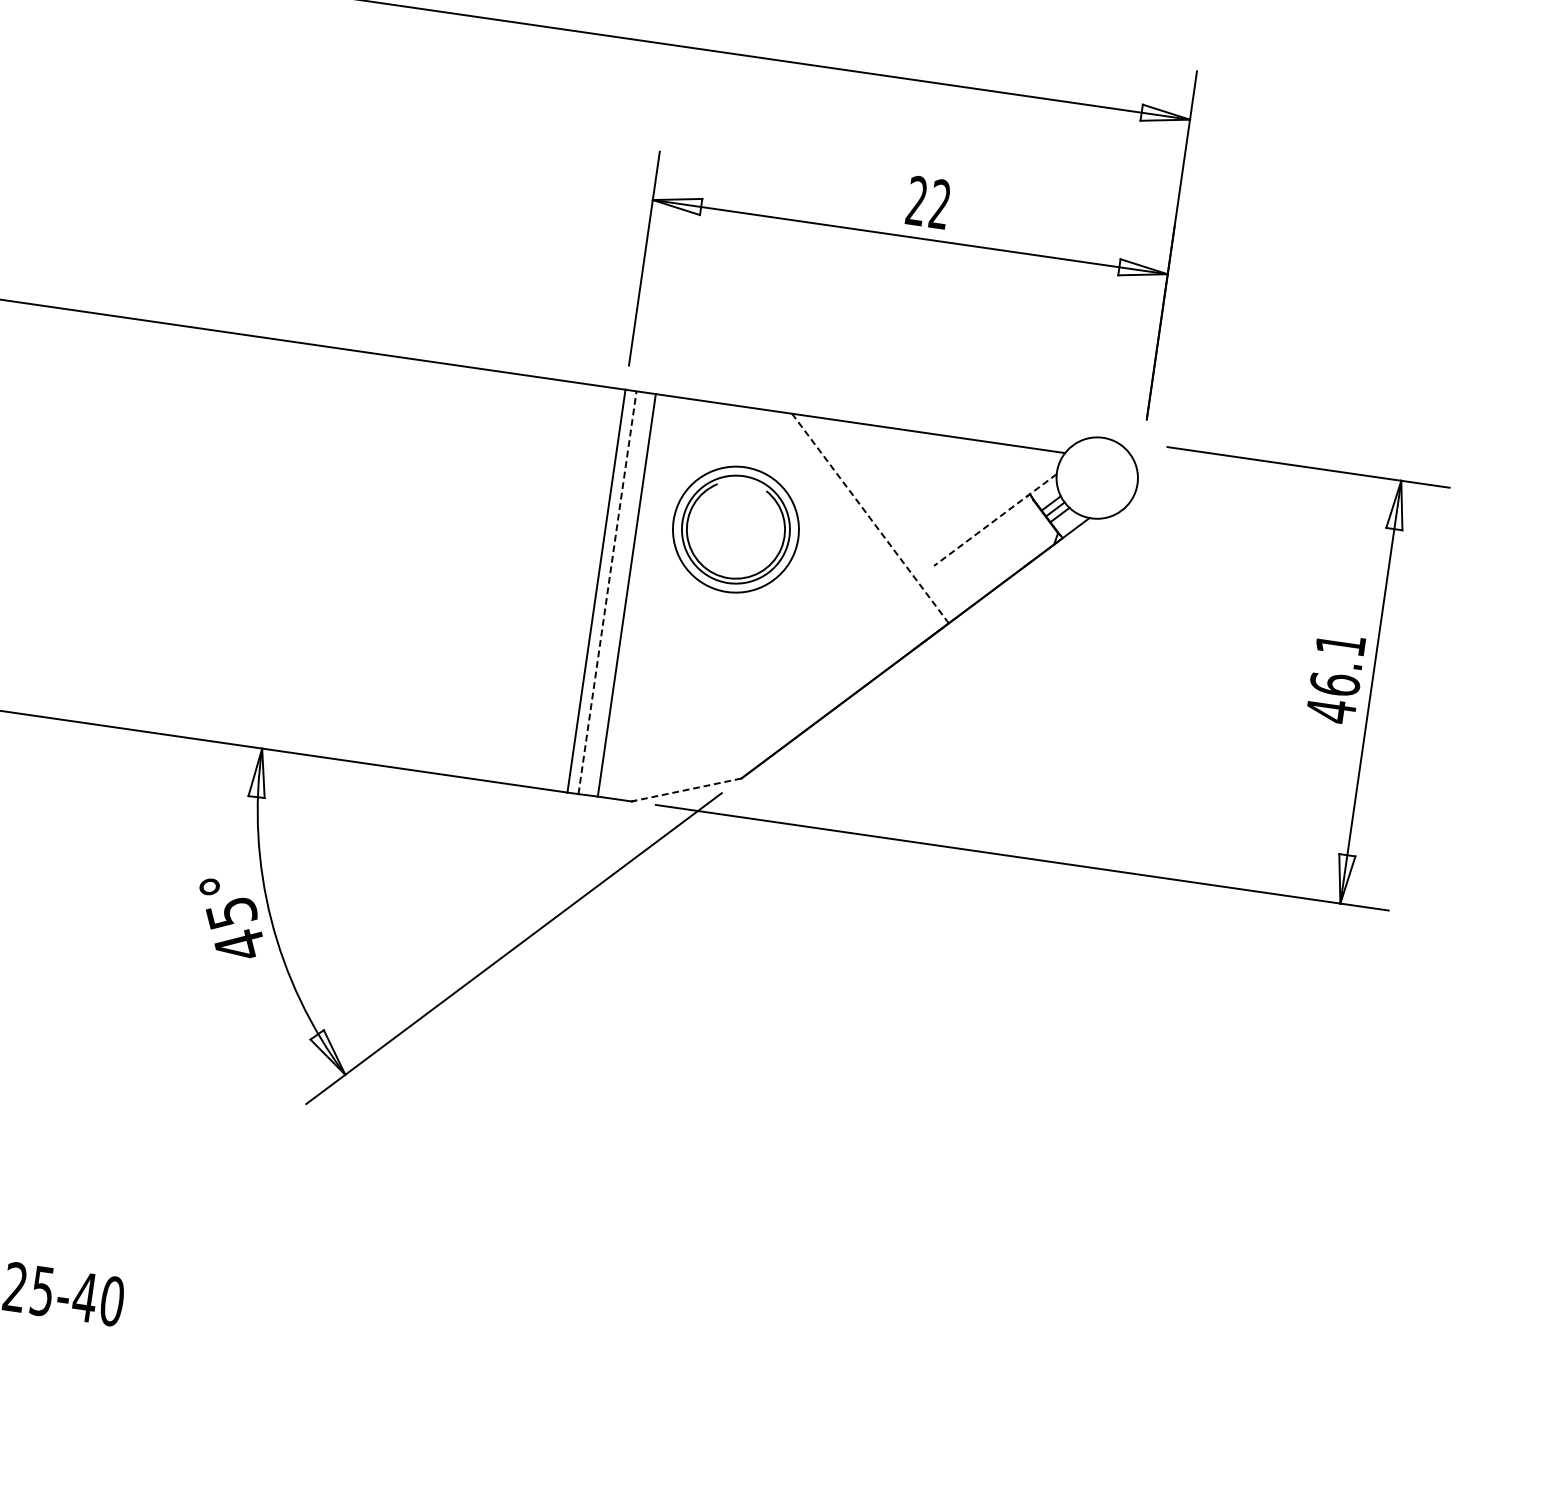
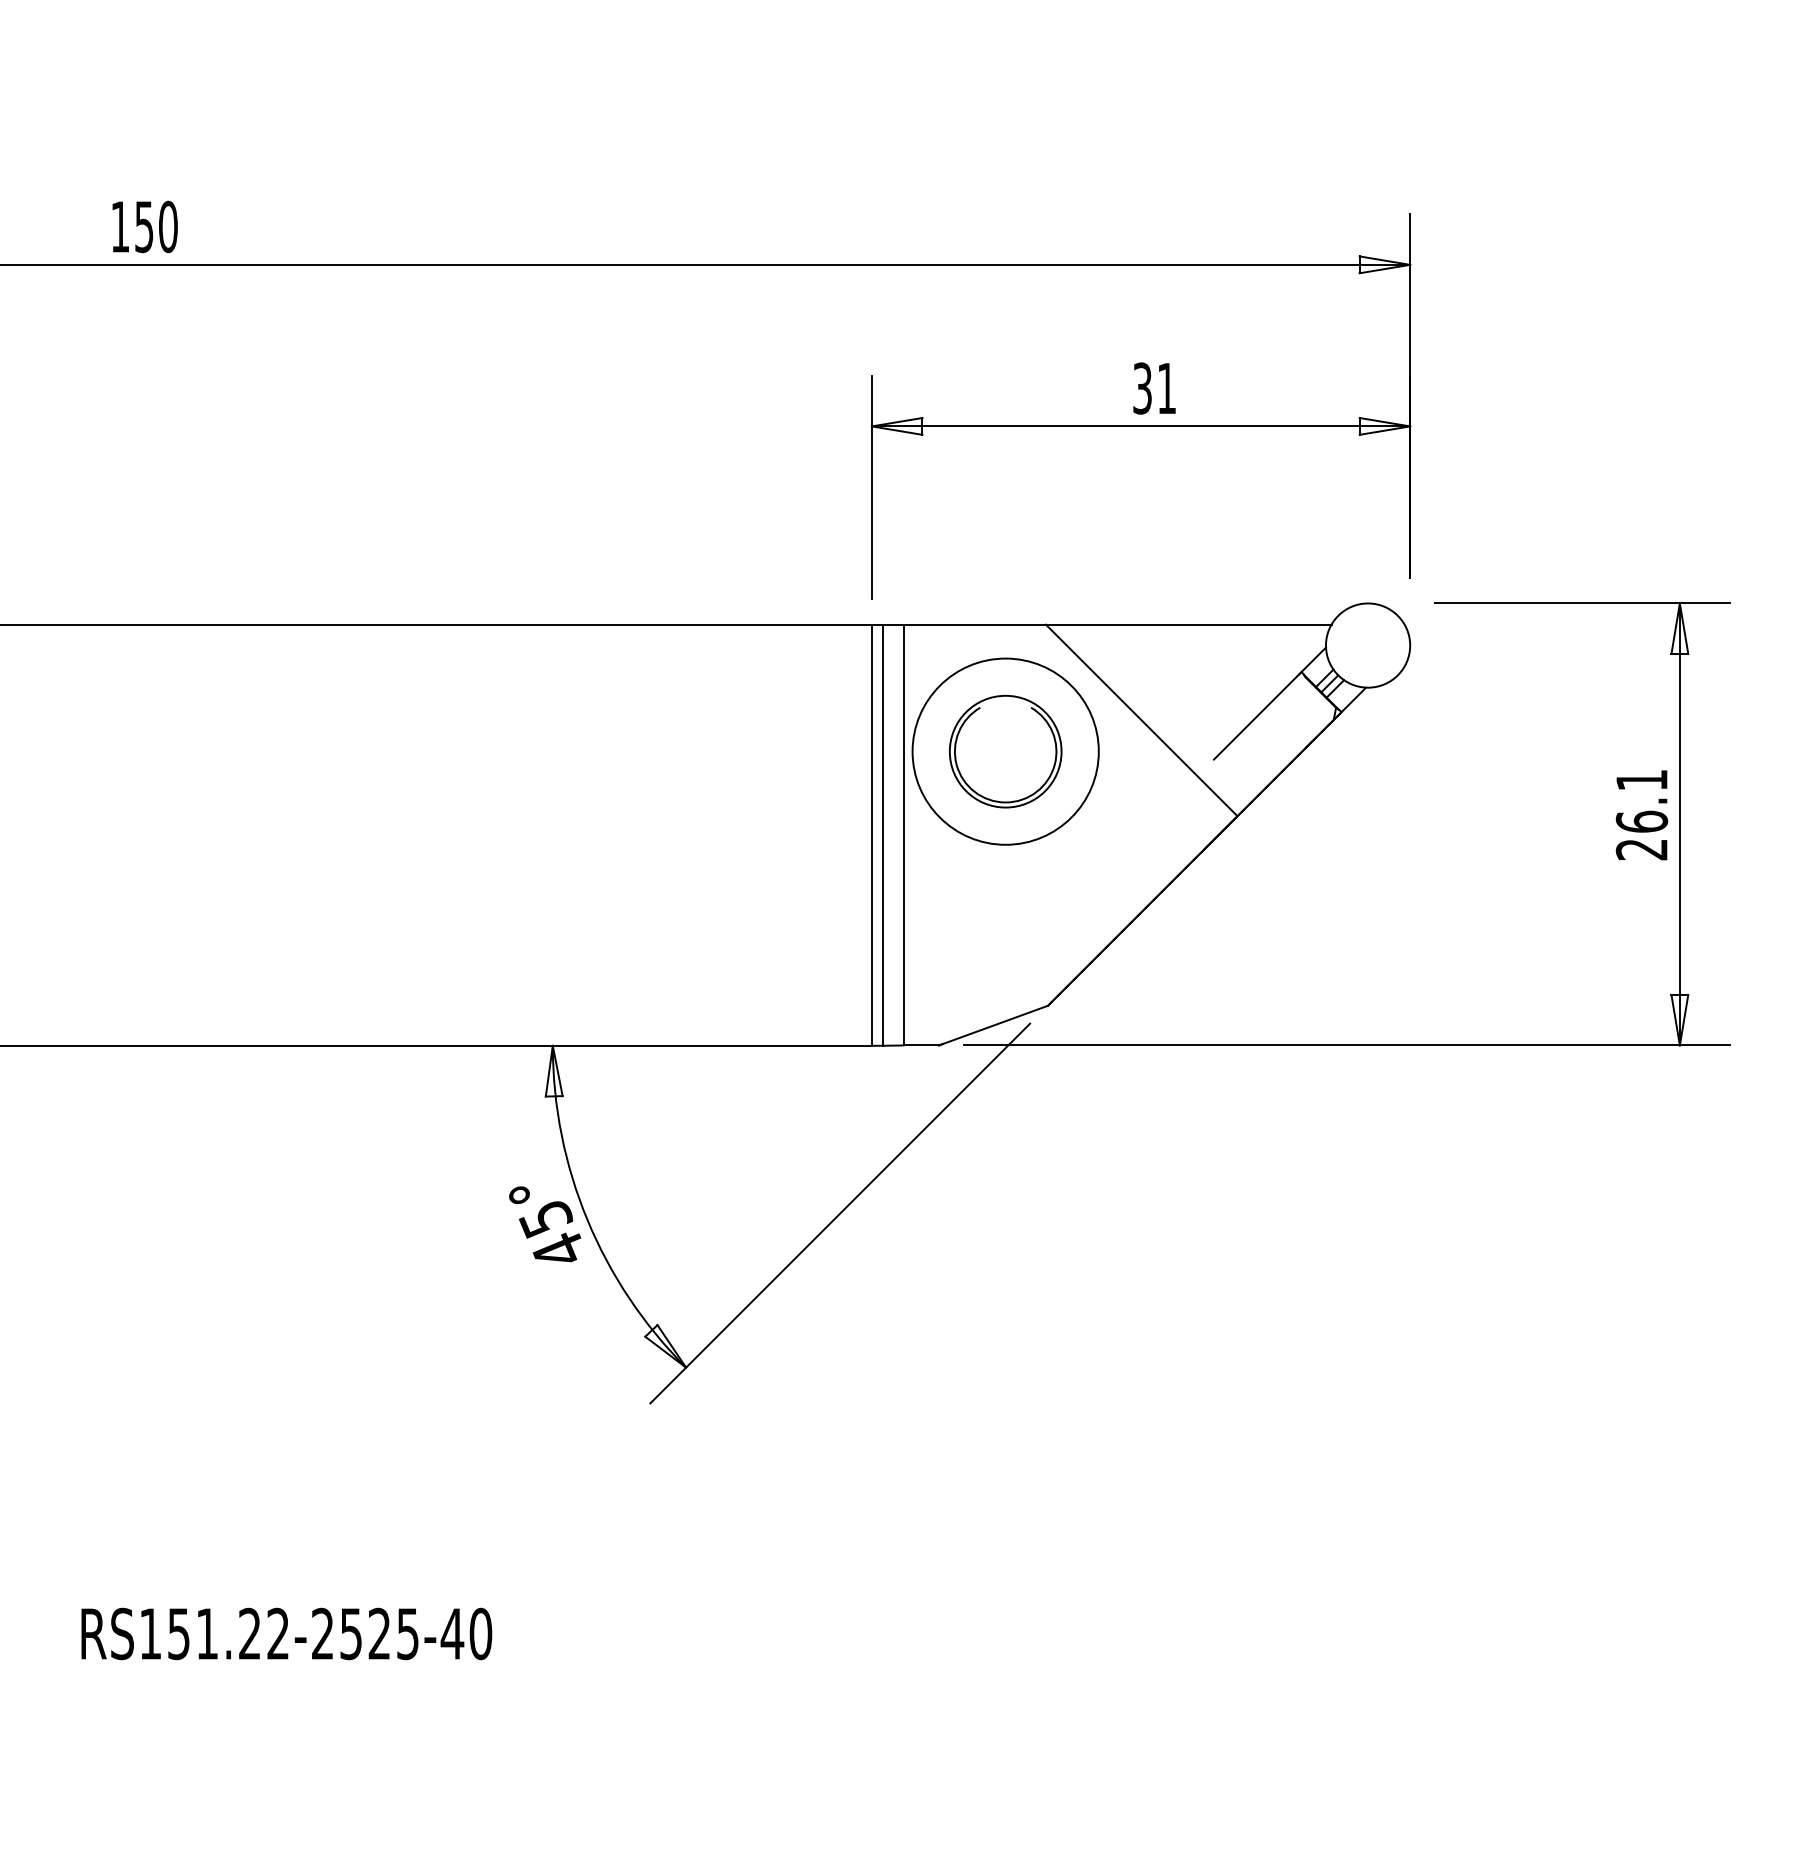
text: (928, 202) -> (1154, 388), 22 -> 31
line: (871, 518) -> (1142, 720), dashed -> solid
line: (994, 519) -> (1269, 703), dashed -> solid
circle: (735, 529) -> (1005, 751), size x1.43
line: (607, 592) -> (883, 835), dashed -> solid
text: (1330, 710) -> (1641, 849), 46.1 -> 26.1
line: (686, 789) -> (993, 1025), dashed -> solid

